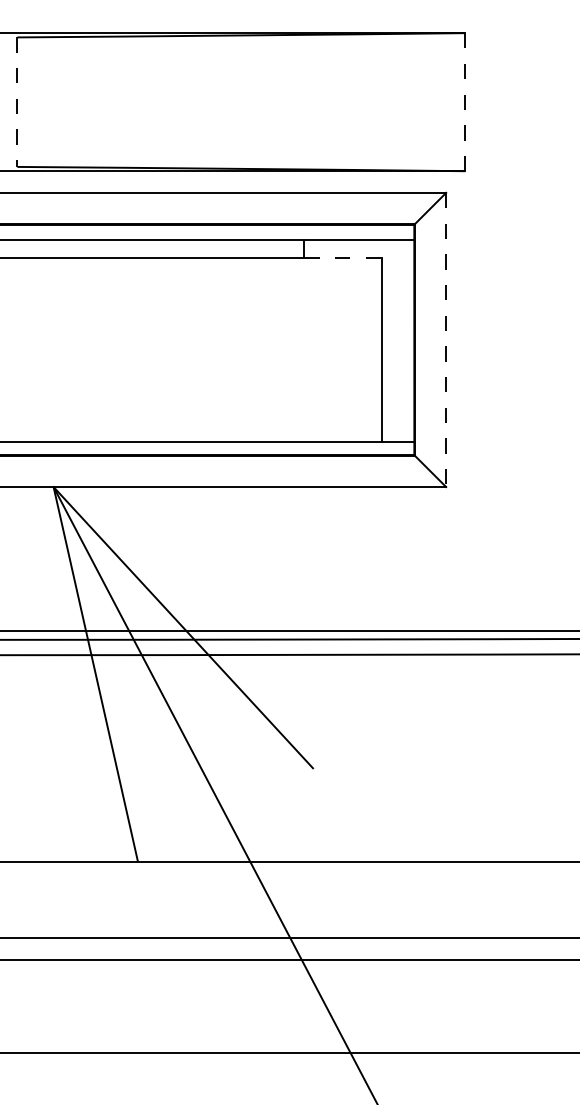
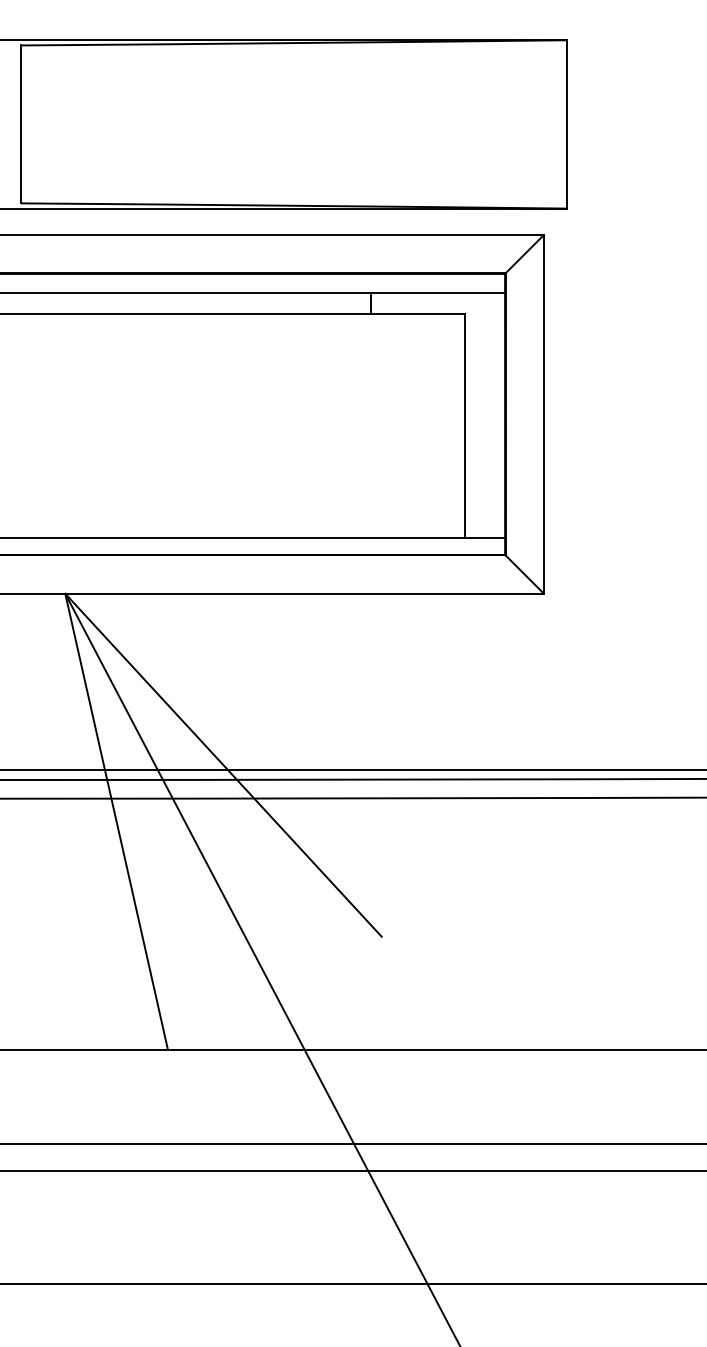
line: (17, 102) -> (21, 124), dashed -> solid
line: (465, 102) -> (567, 124), dashed -> solid
line: (343, 257) -> (418, 313), dashed -> solid
line: (446, 340) -> (544, 415), dashed -> solid

